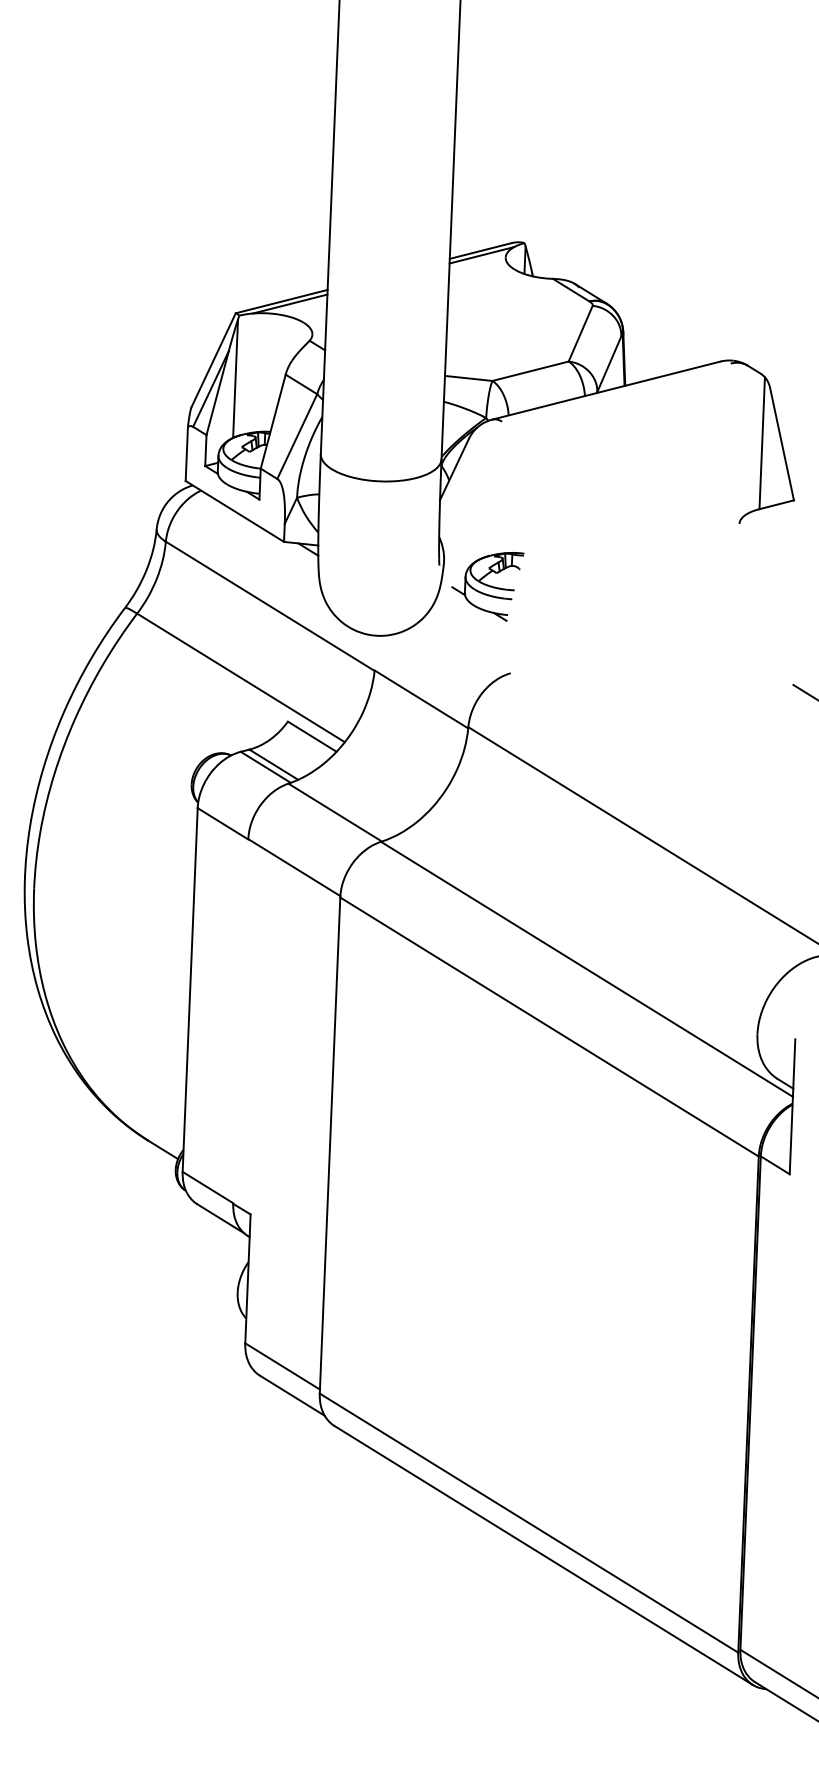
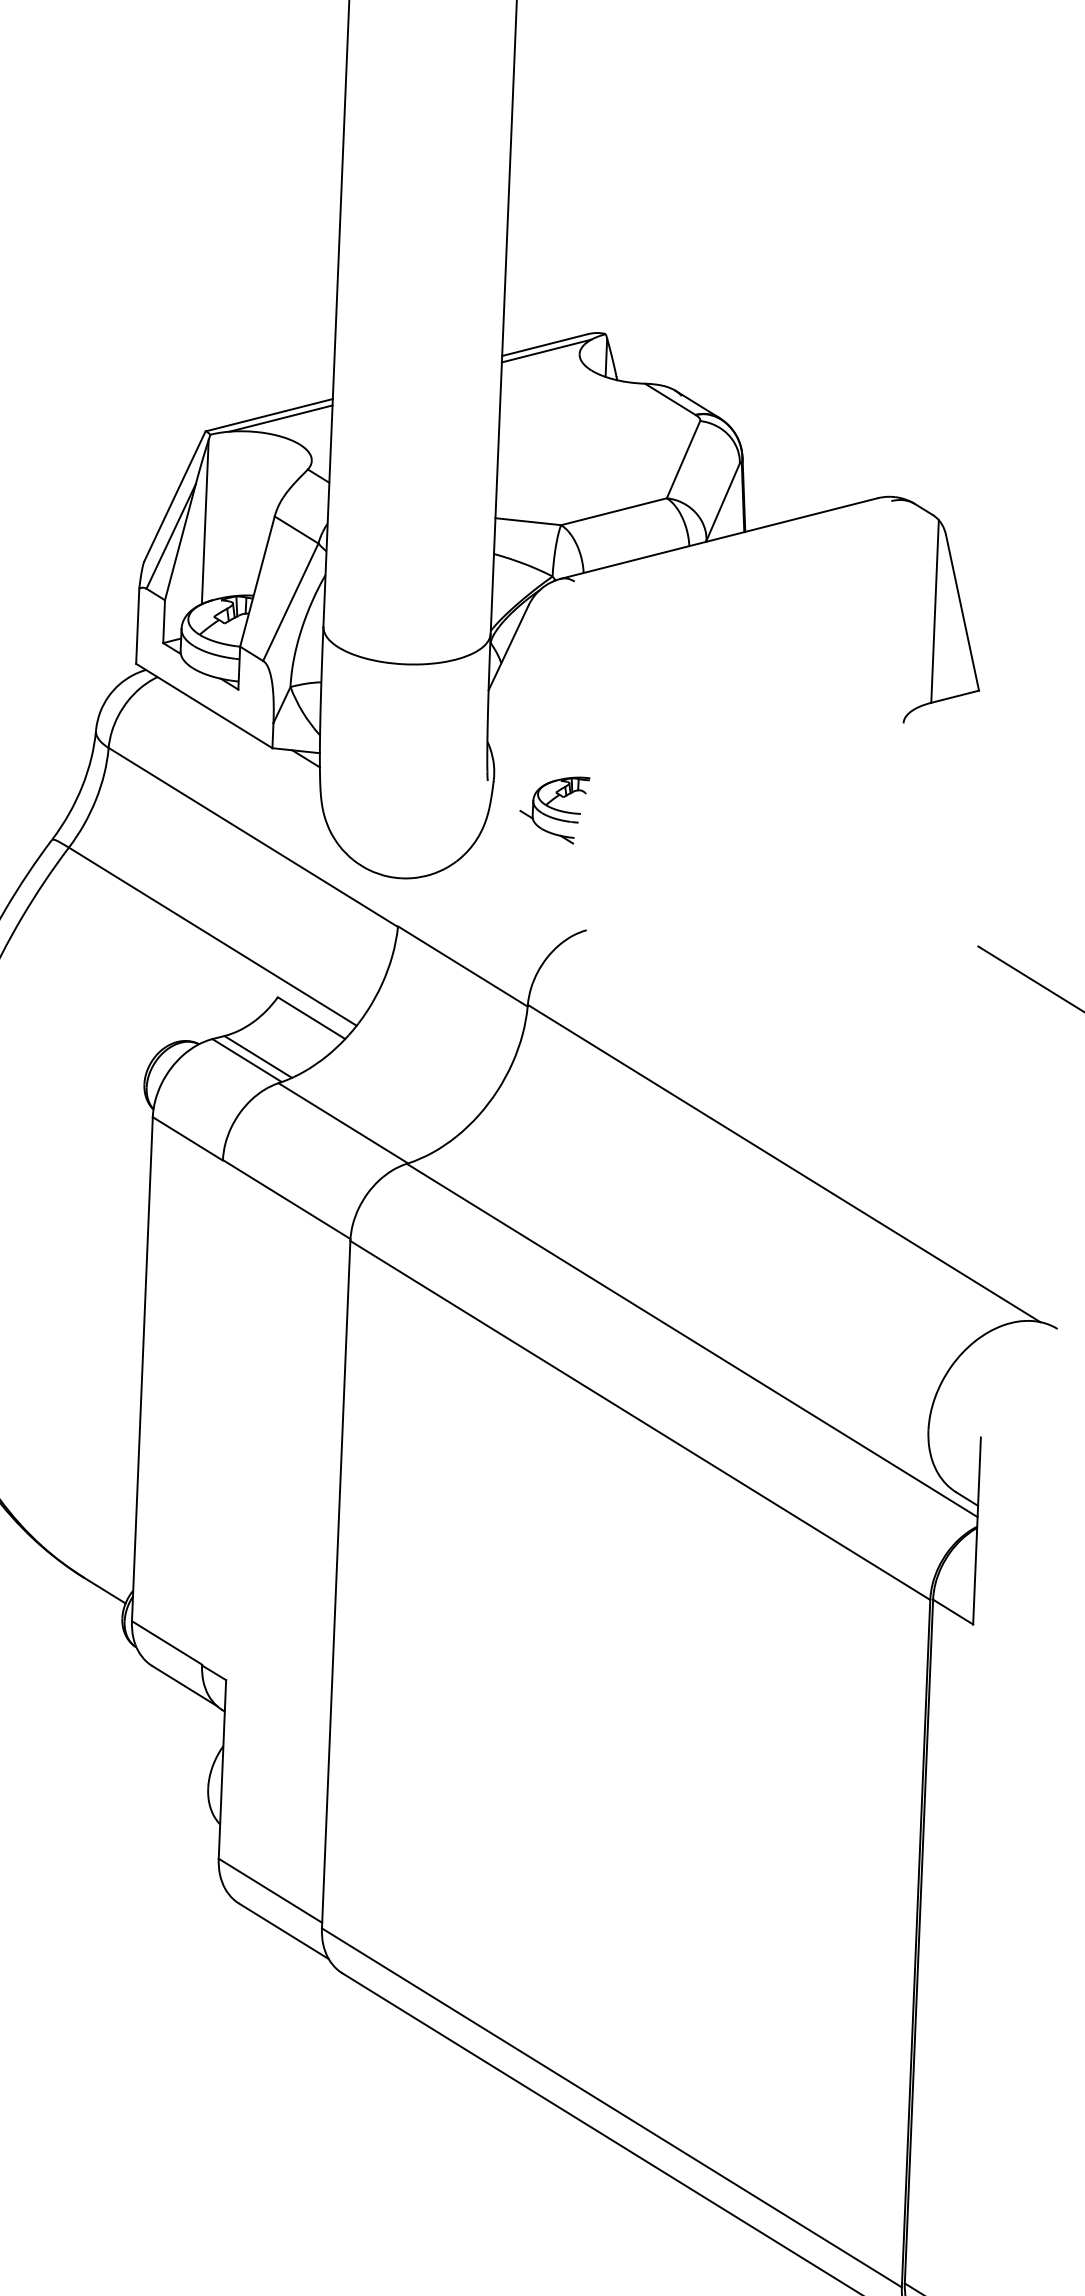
part: (487, 586) -> (554, 810), size x0.7

